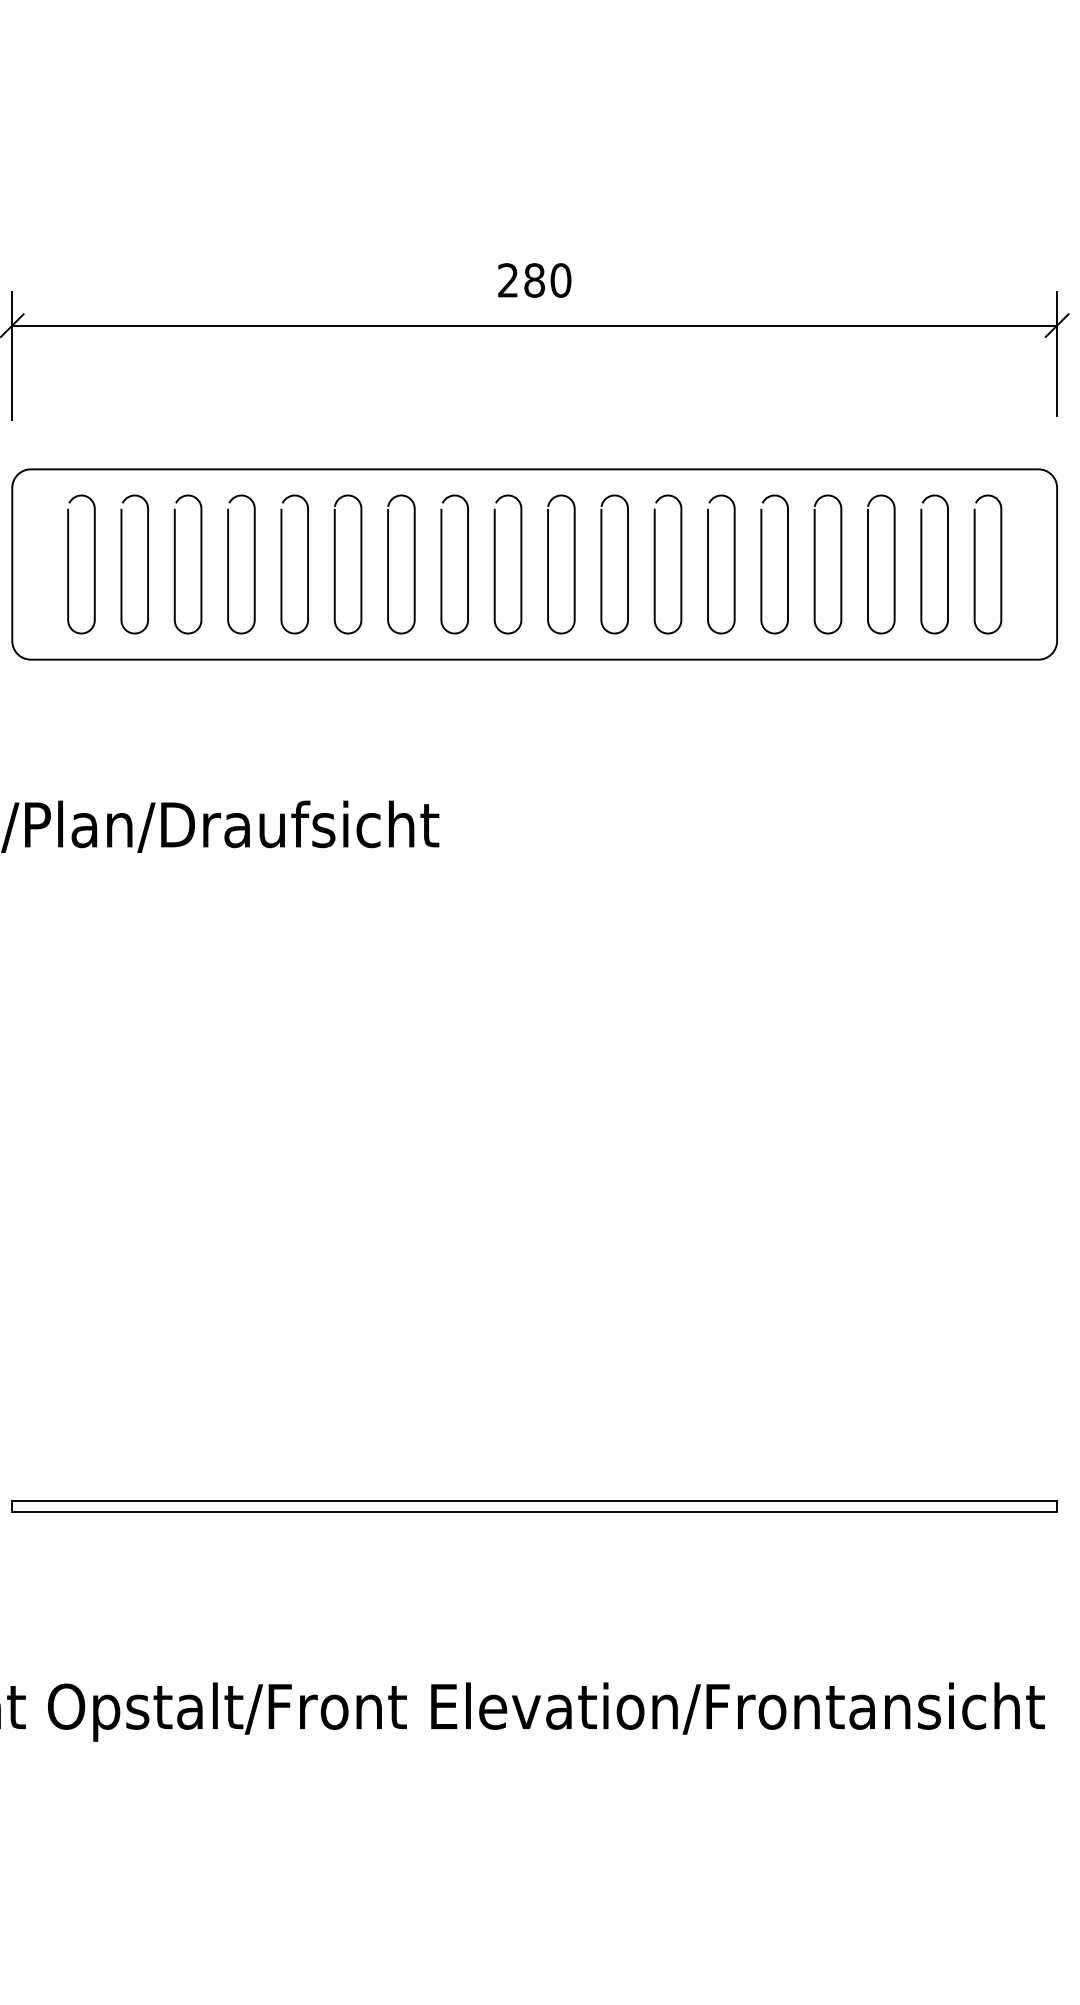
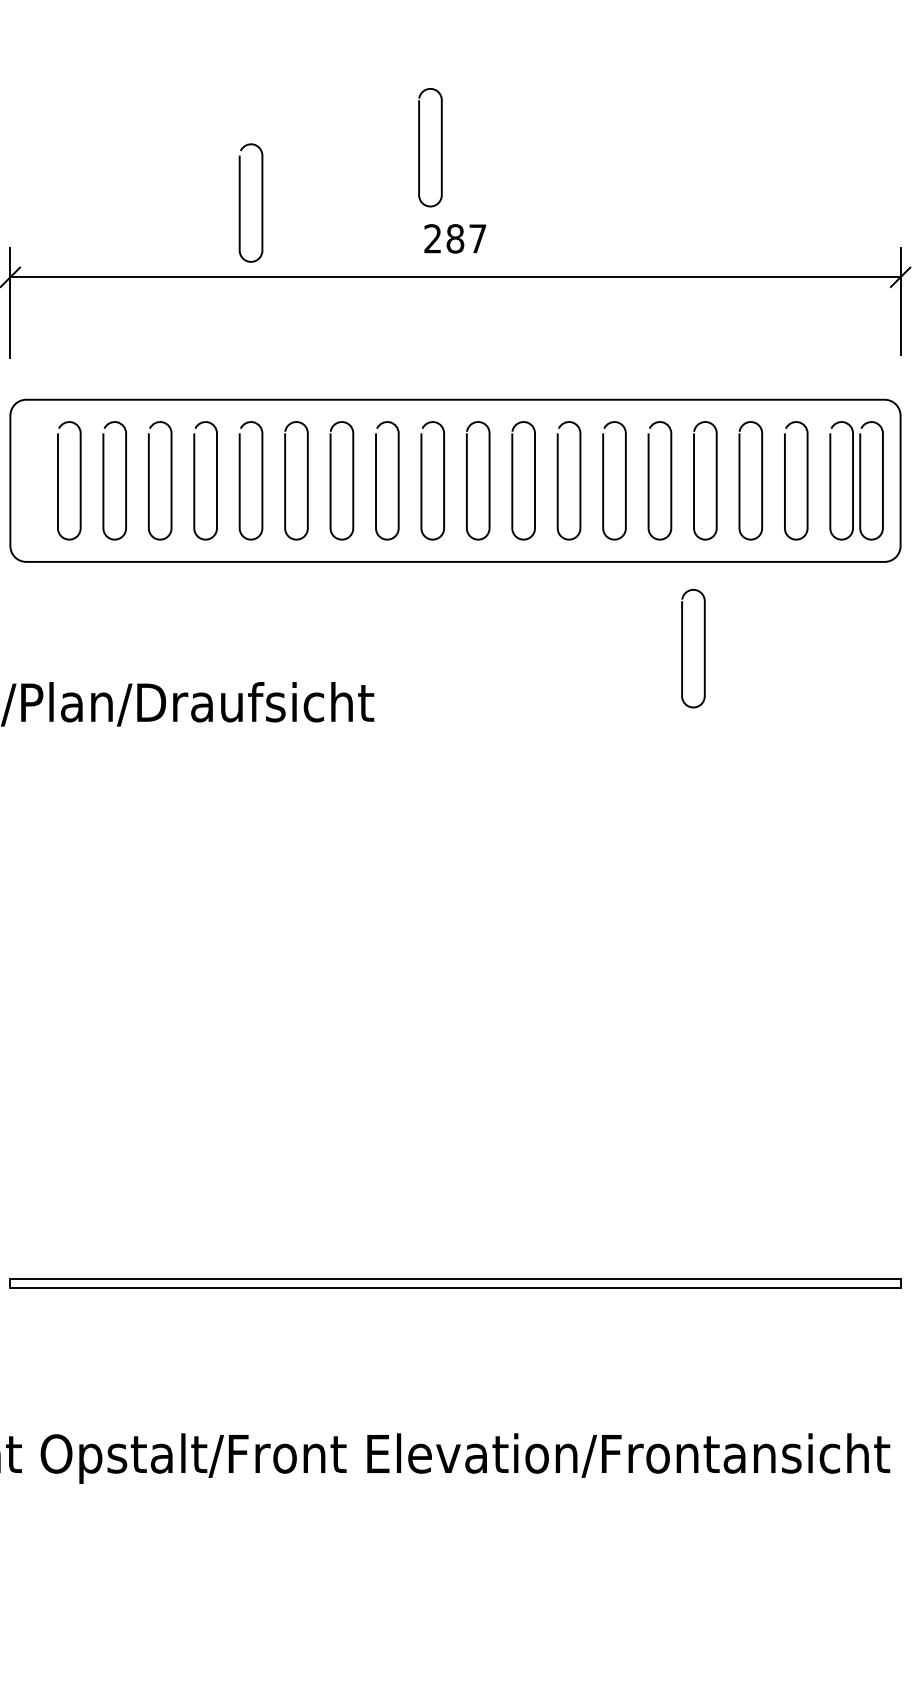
curve: (517, 173) -> (440, 147), added
curve: (282, 238) -> (240, 203), added
text: (560, 280) -> (477, 238), 280 -> 287
curve: (1010, 564) -> (860, 480), added
curve: (801, 761) -> (682, 648), added

